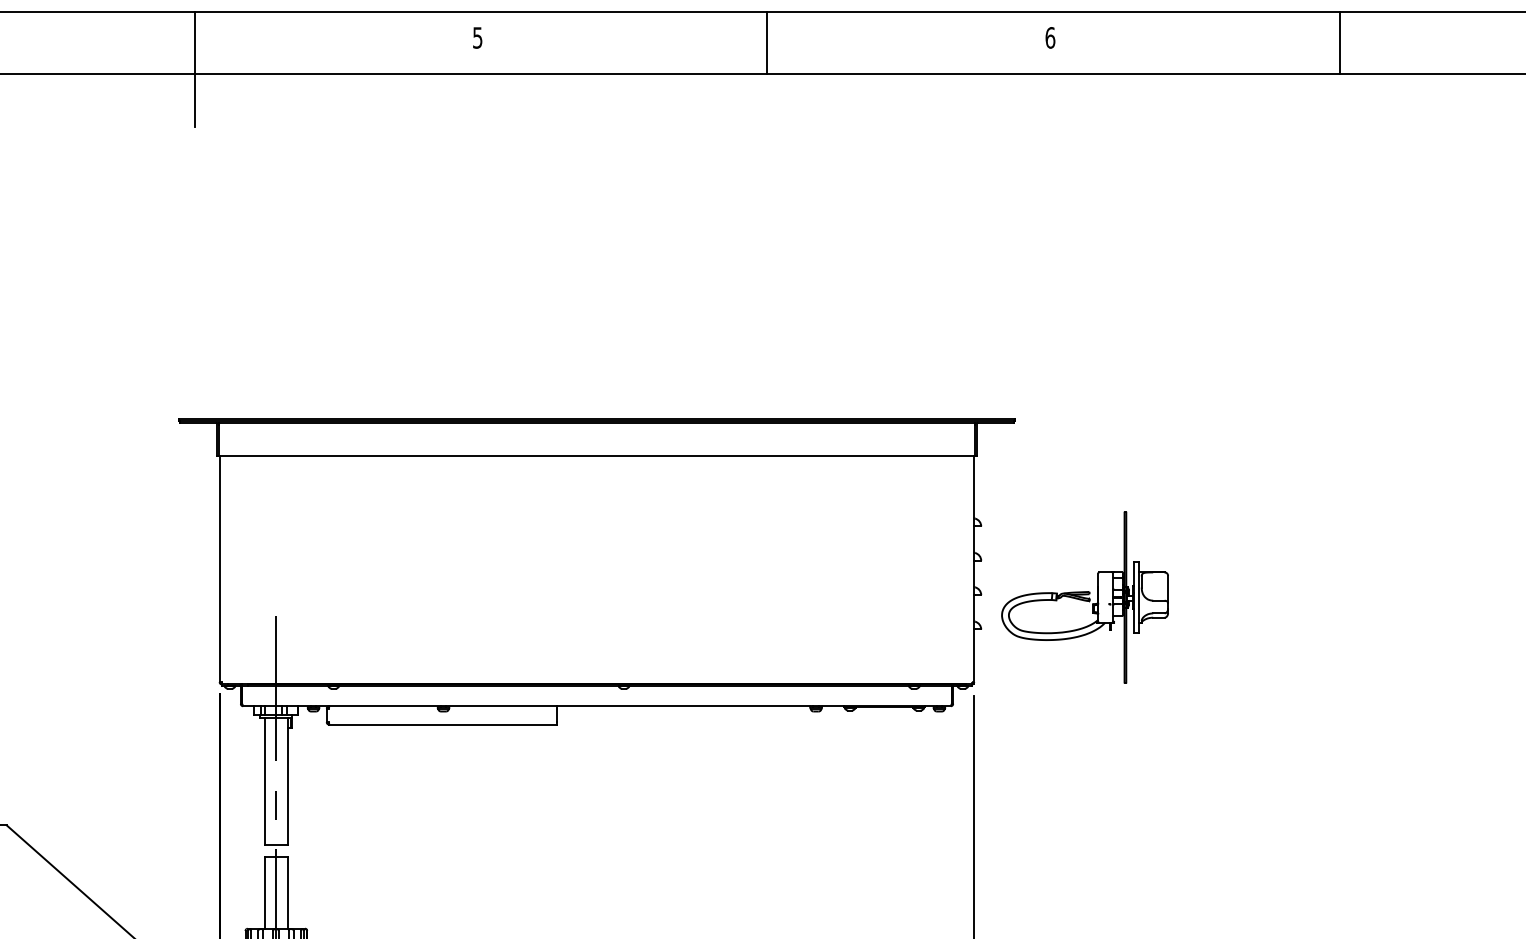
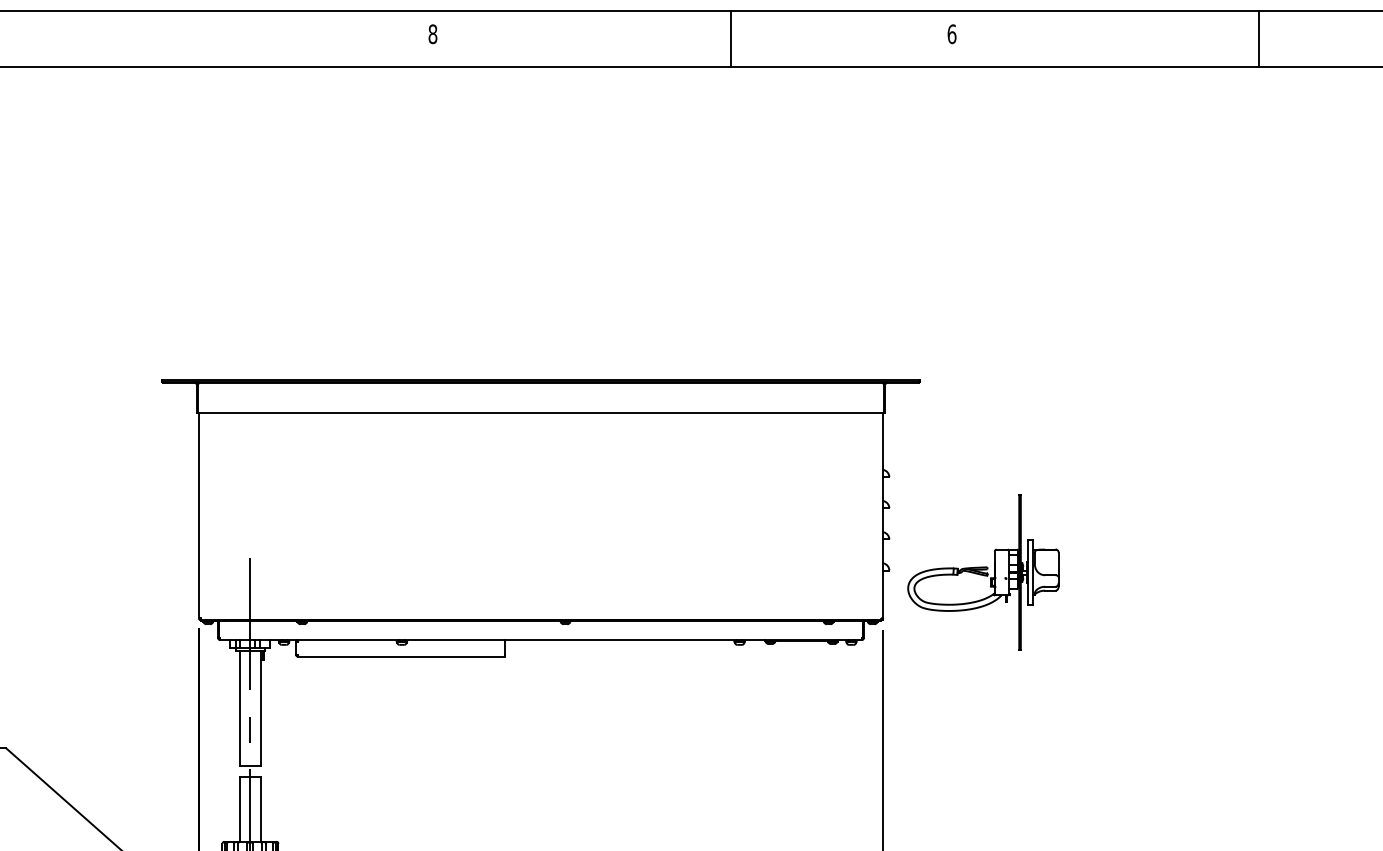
text: (477, 37) -> (432, 33), 5 -> 8
line: (767, 43) -> (730, 39), moved
line: (1340, 43) -> (1259, 39), moved
line: (194, 69) -> (176, 62), removed
part: (1084, 597) -> (982, 572), moved

